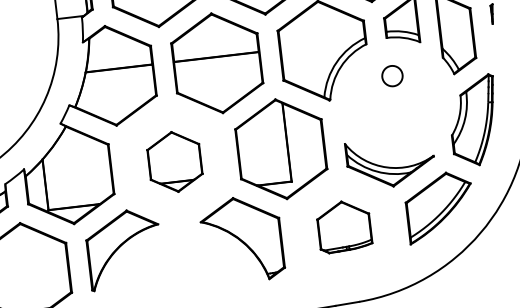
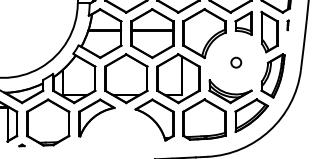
circle: (392, 75) -> (236, 62), moved
part: (175, 161) -> (126, 78), size x1.67
part: (344, 226) -> (204, 119), size x1.67

